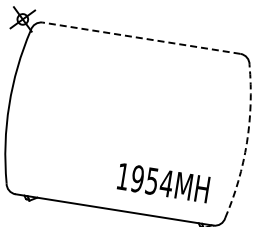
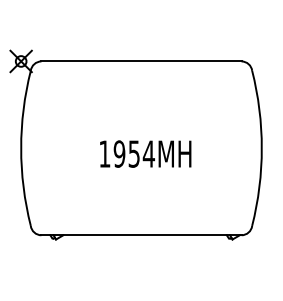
line: (141, 38) -> (141, 61), dashed -> solid
arc: (246, 142) -> (261, 148), dashed -> solid
text: (163, 182) -> (145, 153), moved

